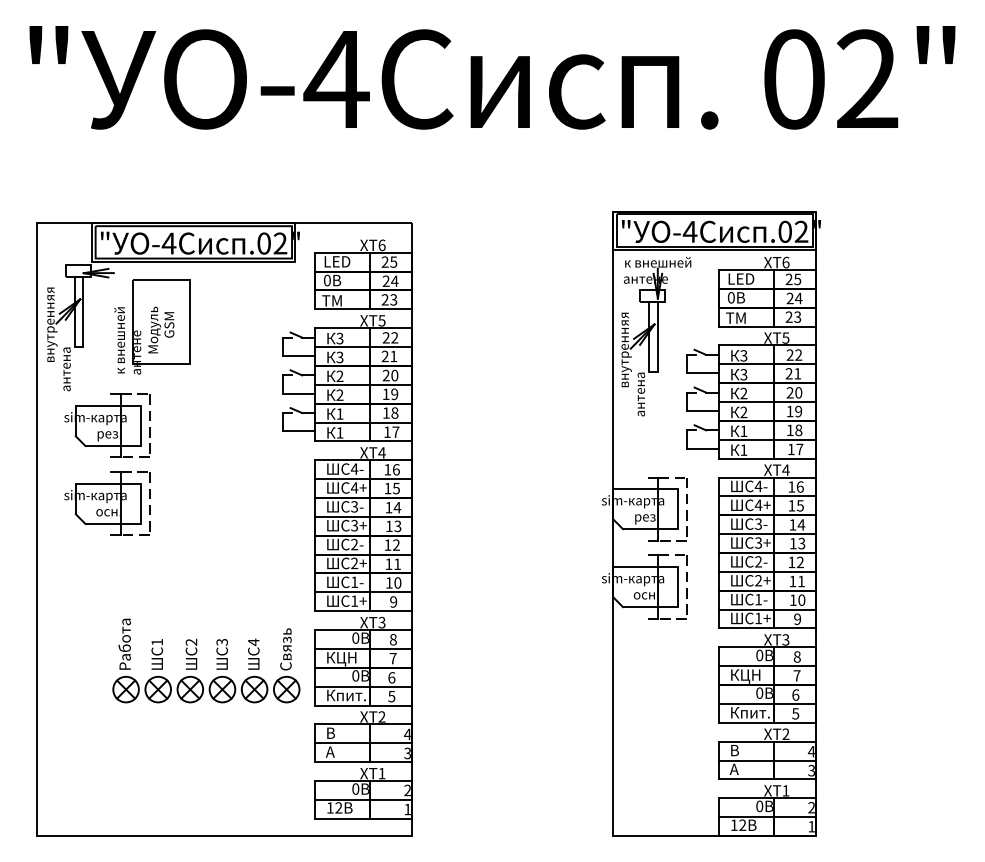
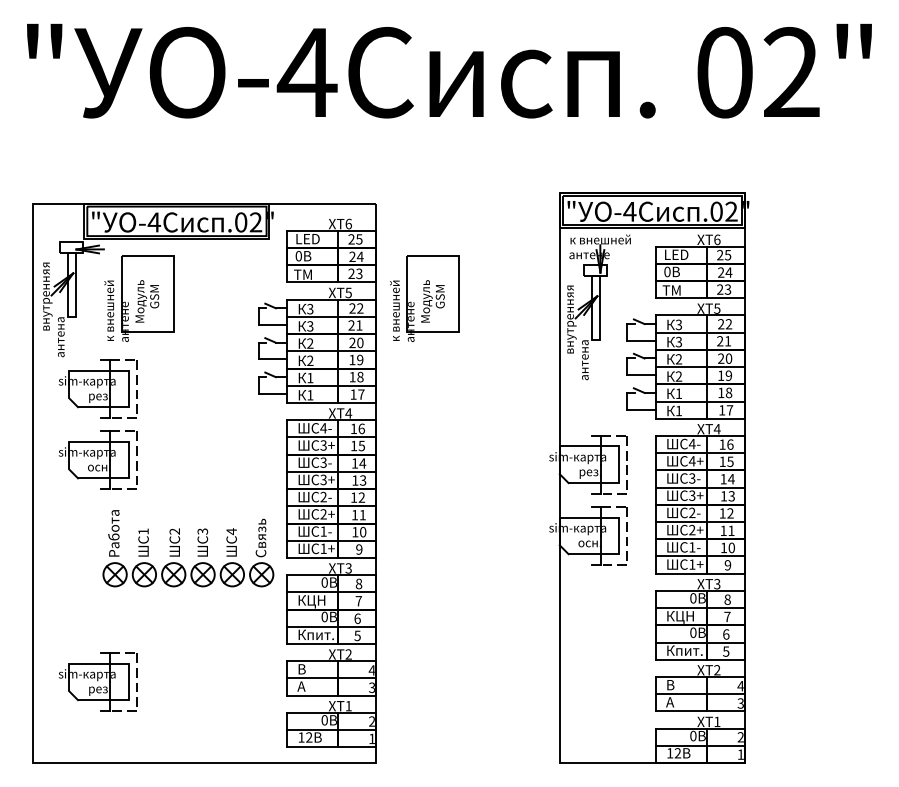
part: (465, 326) -> (424, 298), added
text: (354, 487) -> (323, 445), 4+ -> 3+
part: (197, 660) -> (180, 548), moved
part: (107, 746) -> (98, 681), added

